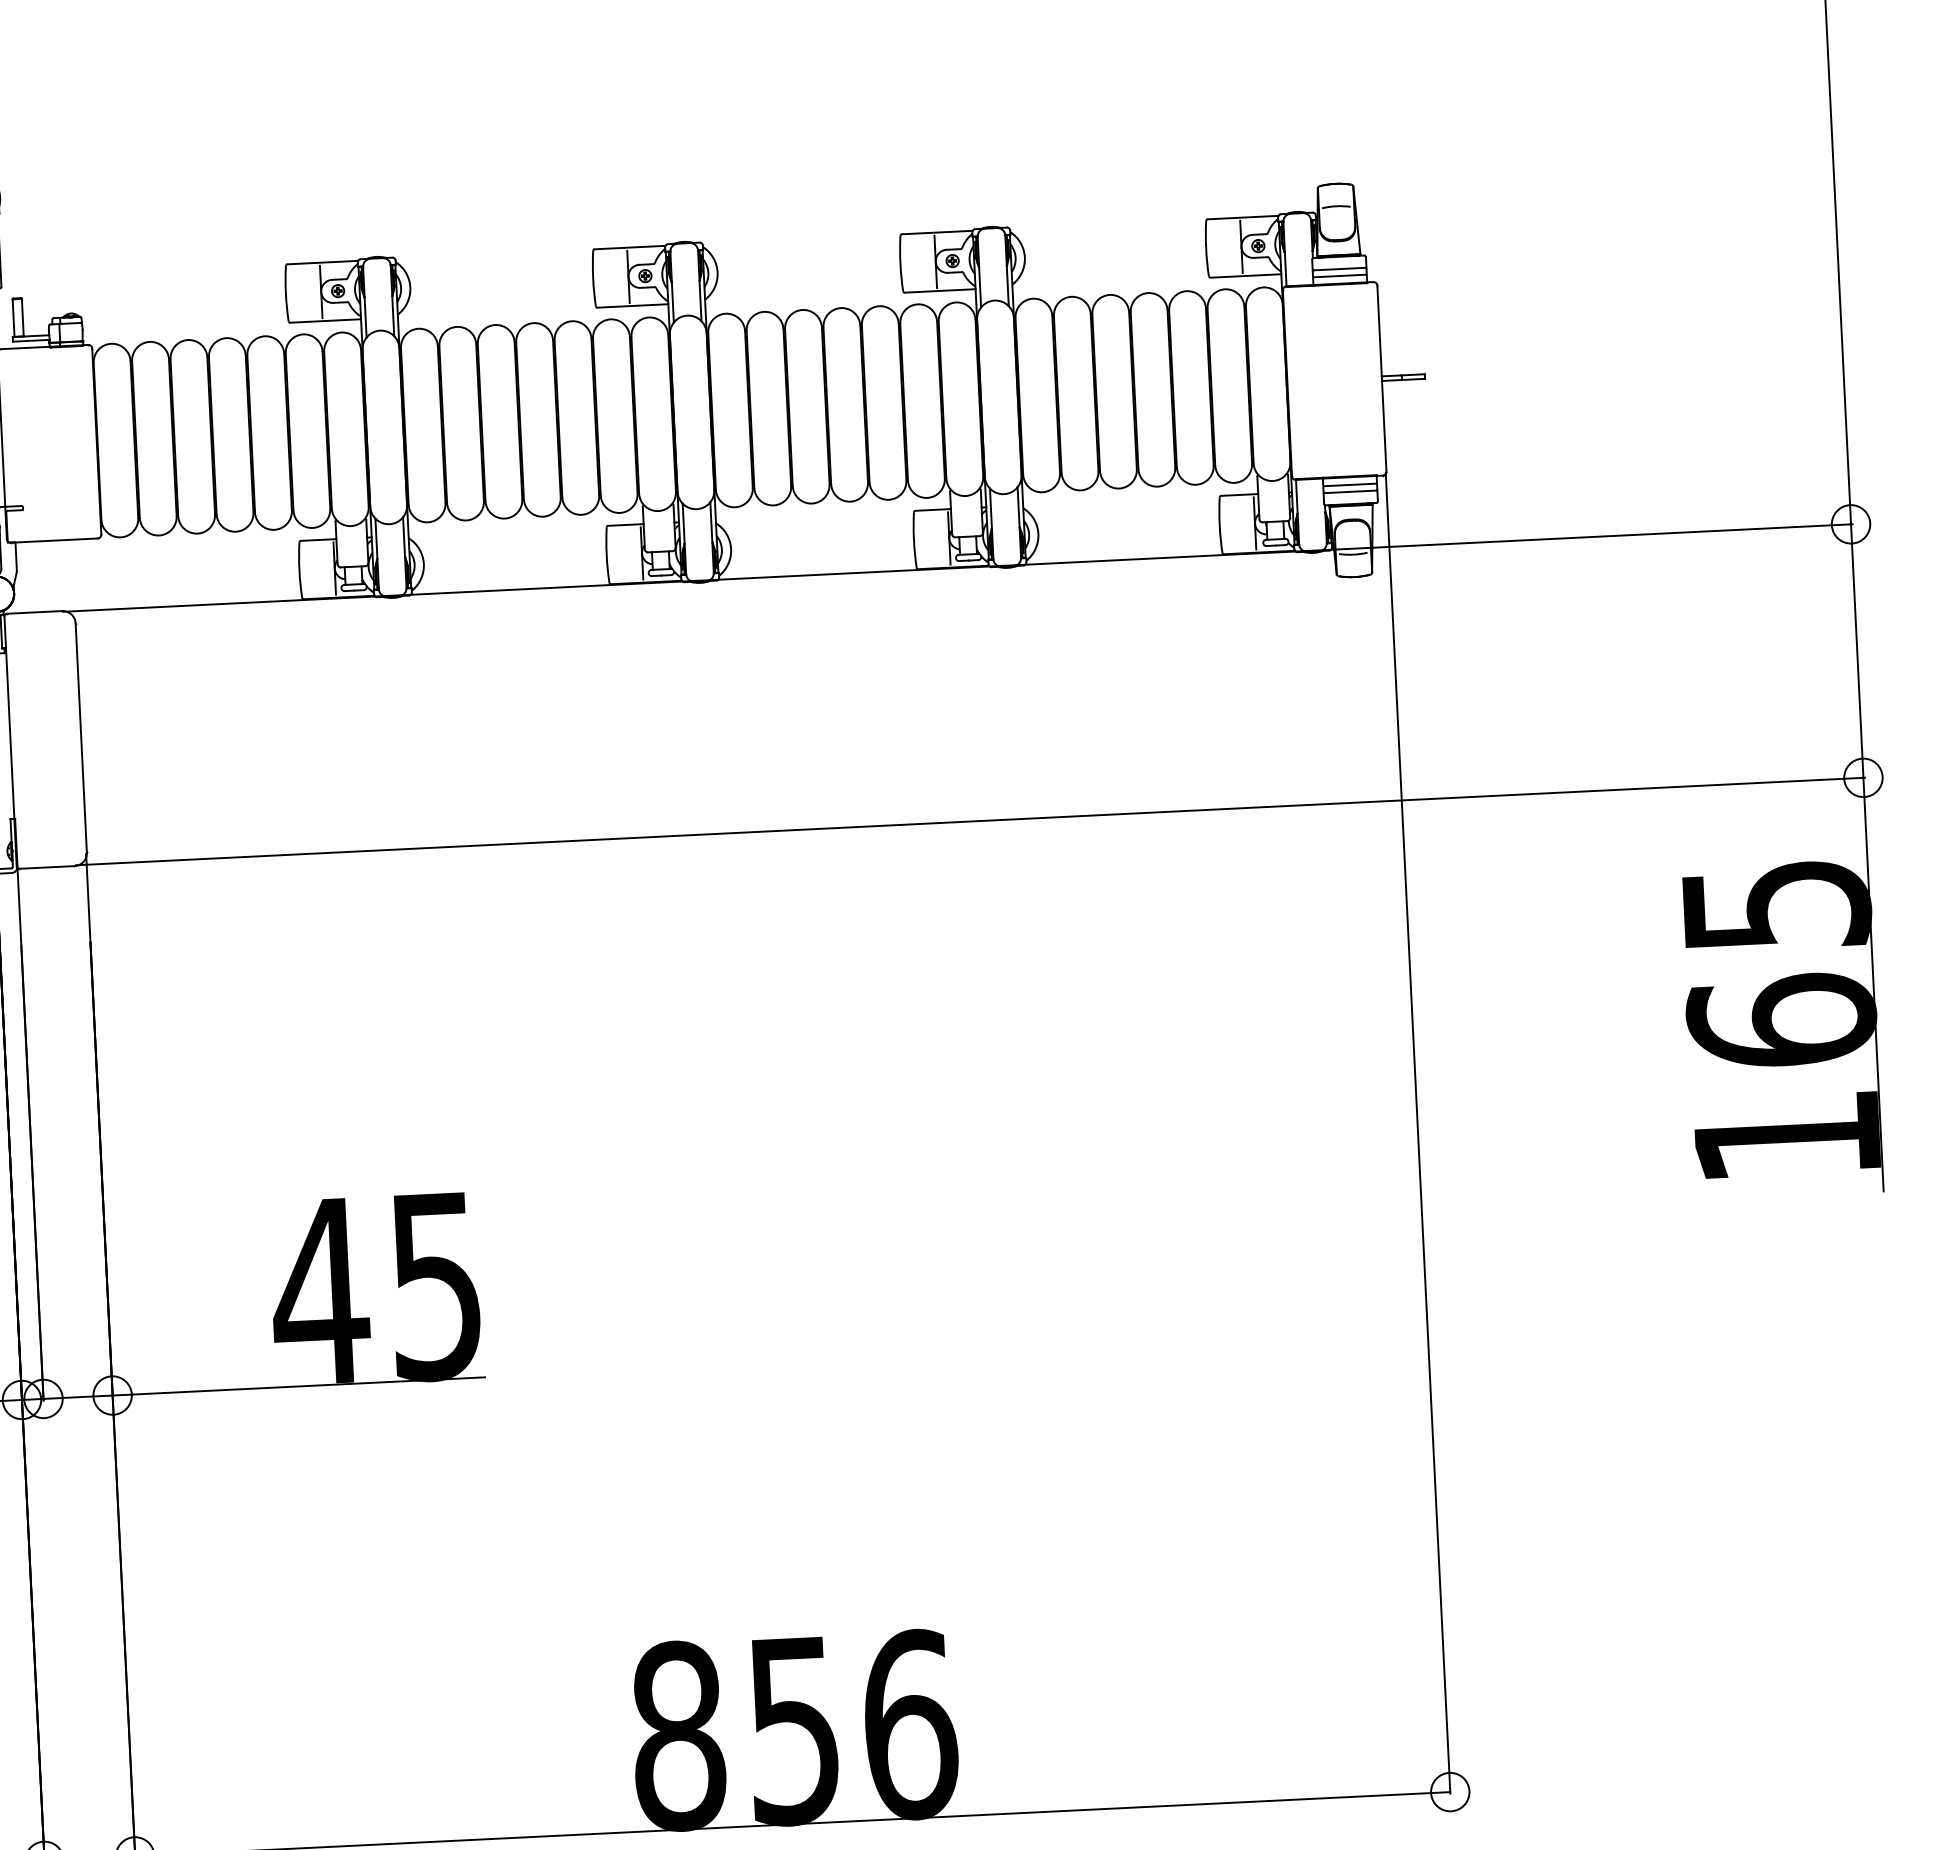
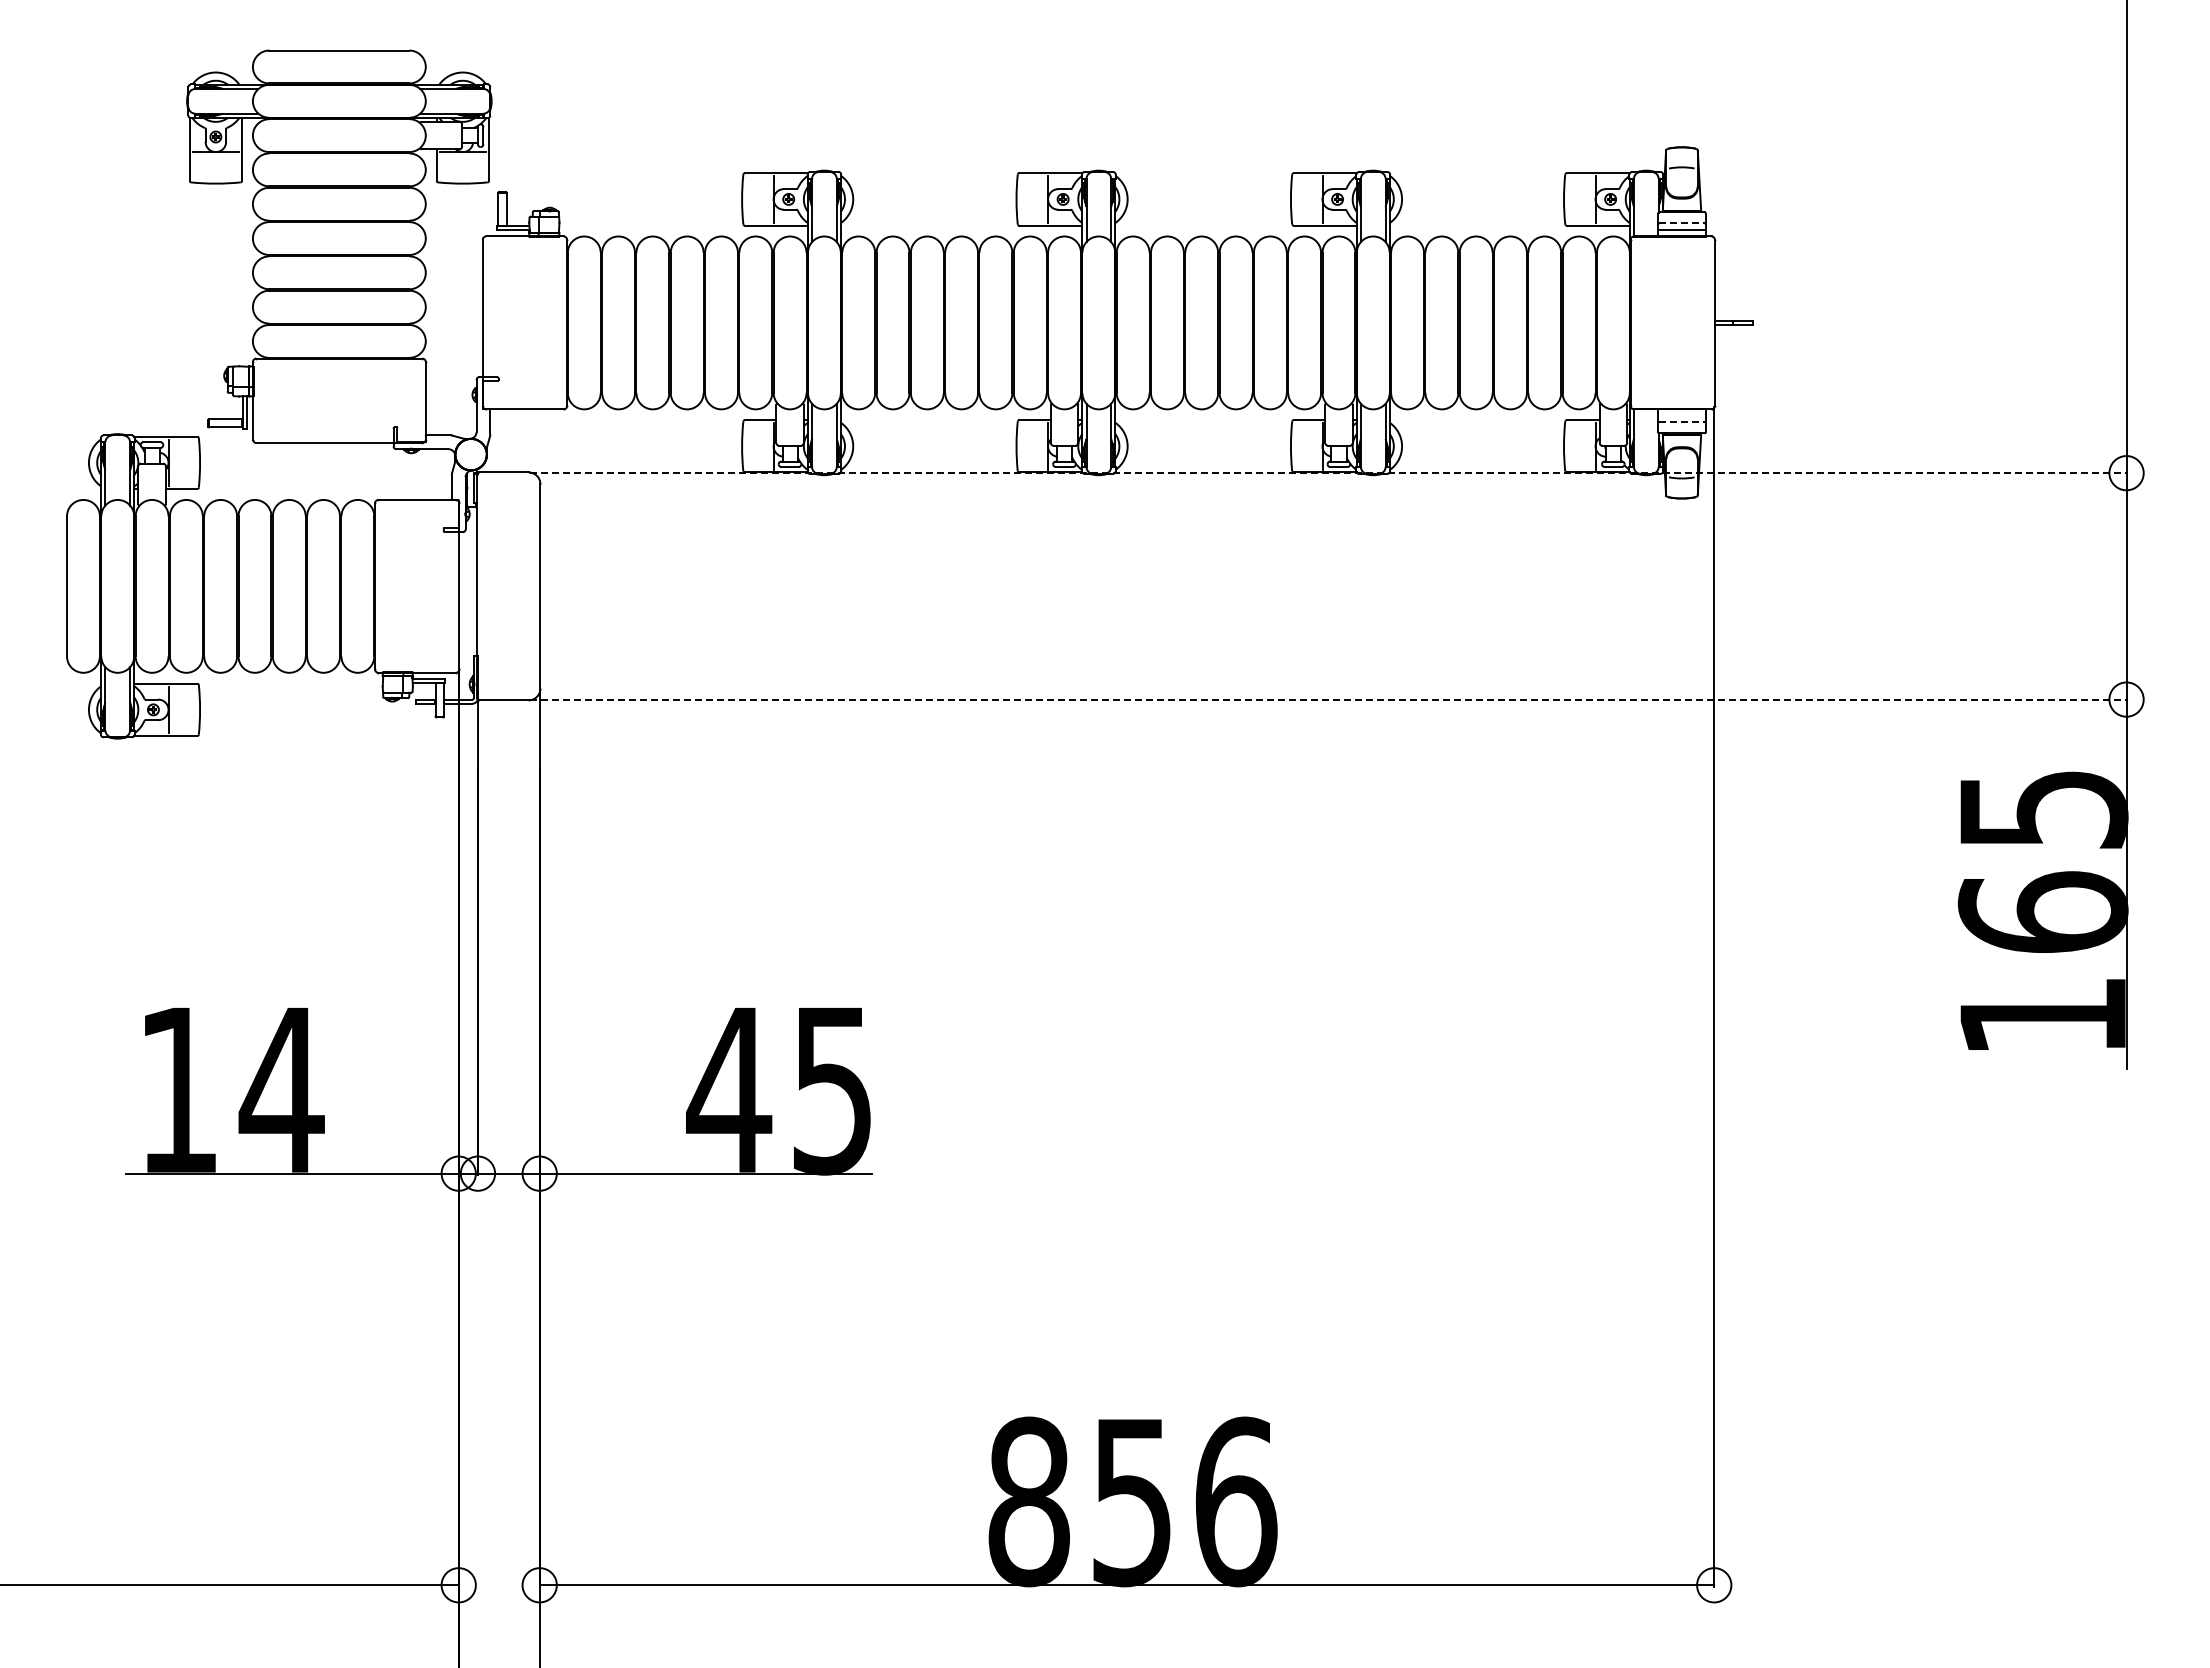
line: (1339, 269) -> (1681, 223), solid -> dashed
line: (1349, 485) -> (1681, 416), removed
line: (1349, 491) -> (1681, 422), solid -> dashed
line: (958, 568) -> (1329, 473), solid -> dashed
line: (970, 821) -> (1329, 699), solid -> dashed

